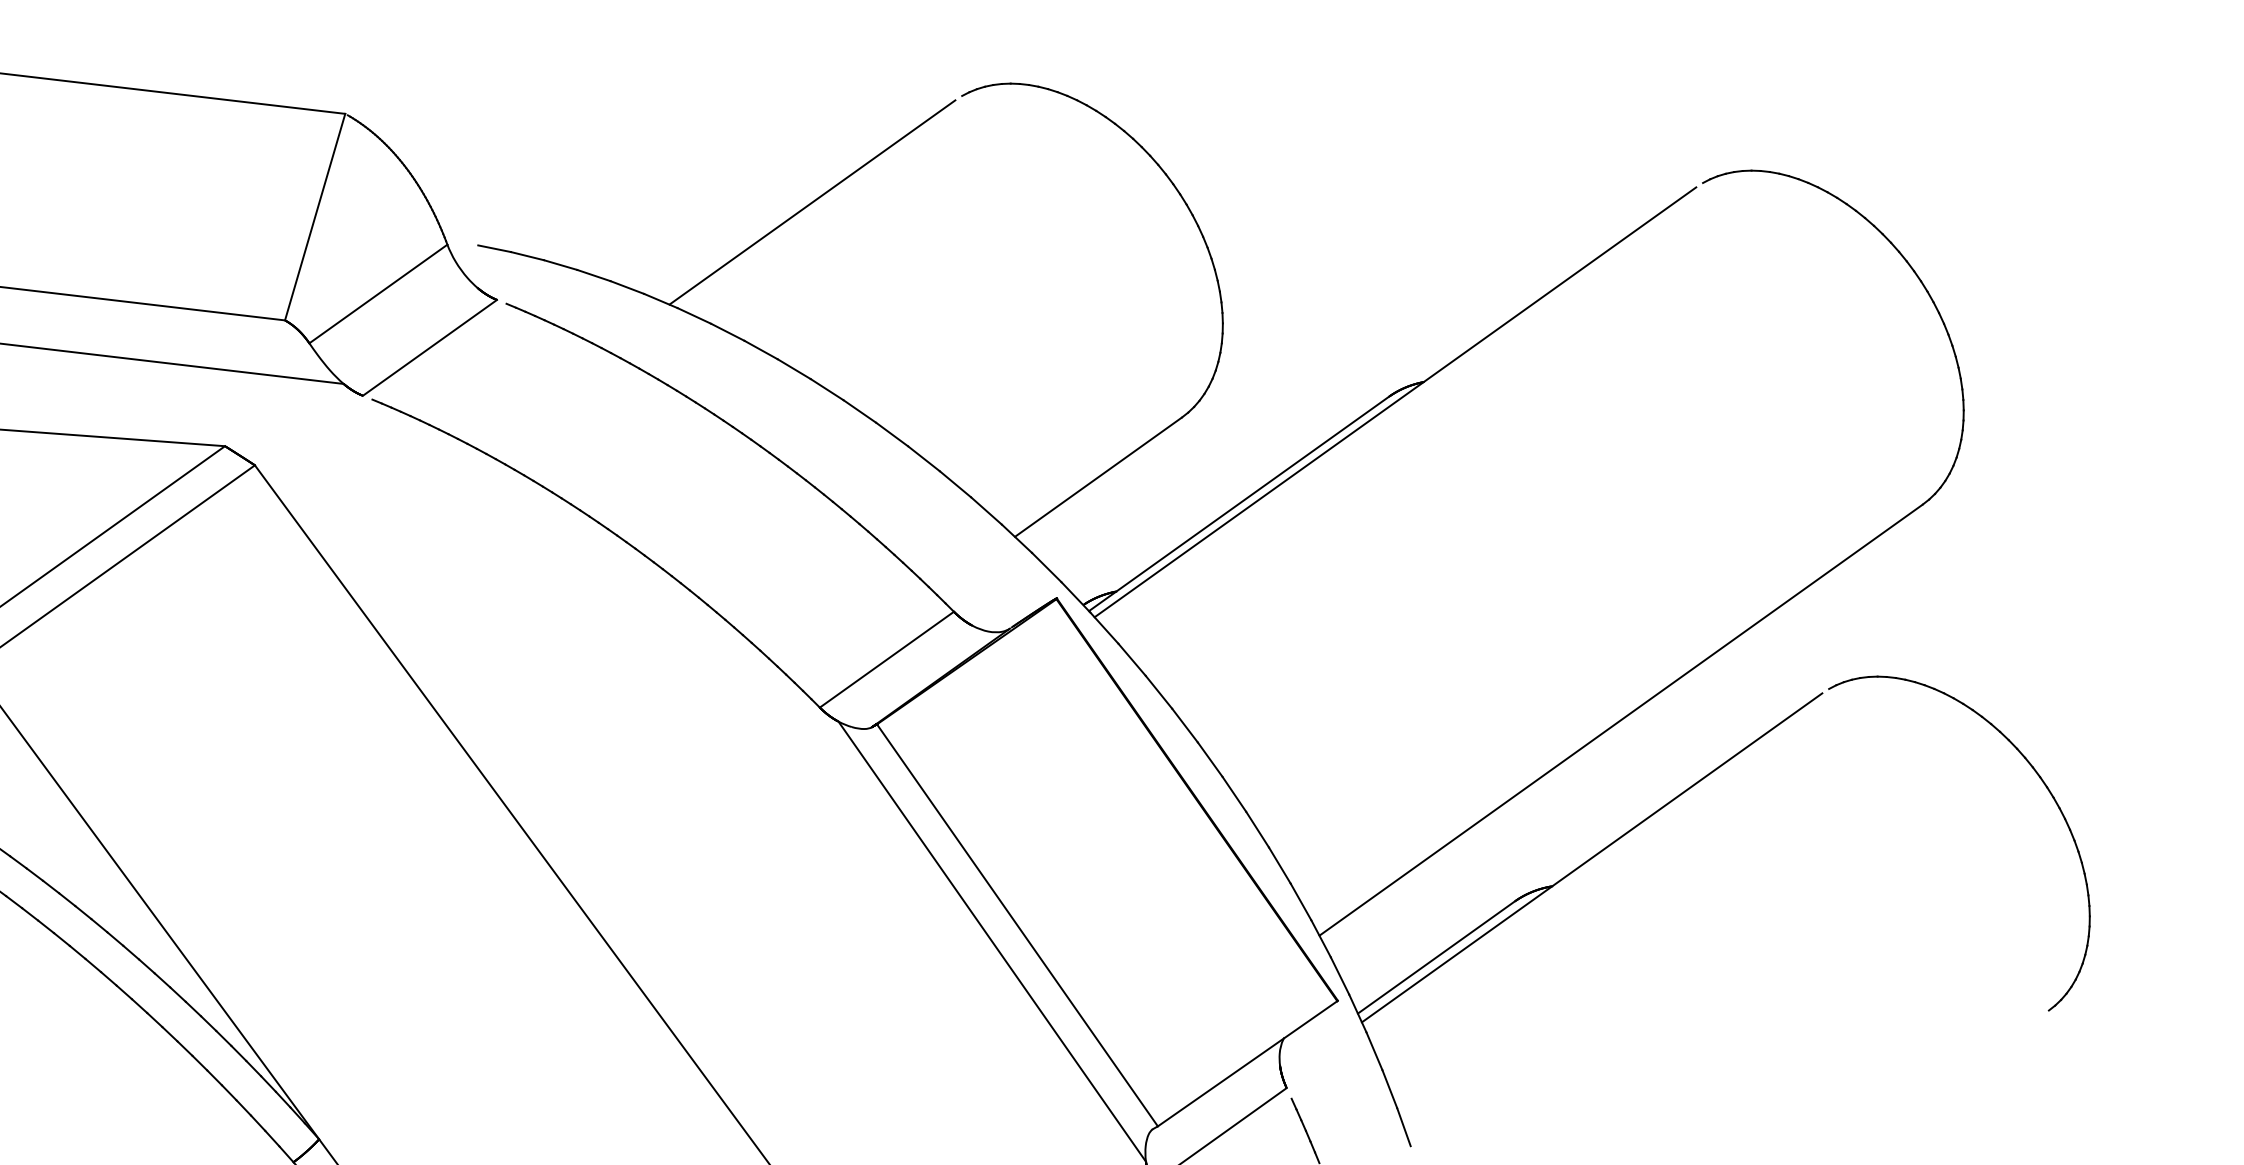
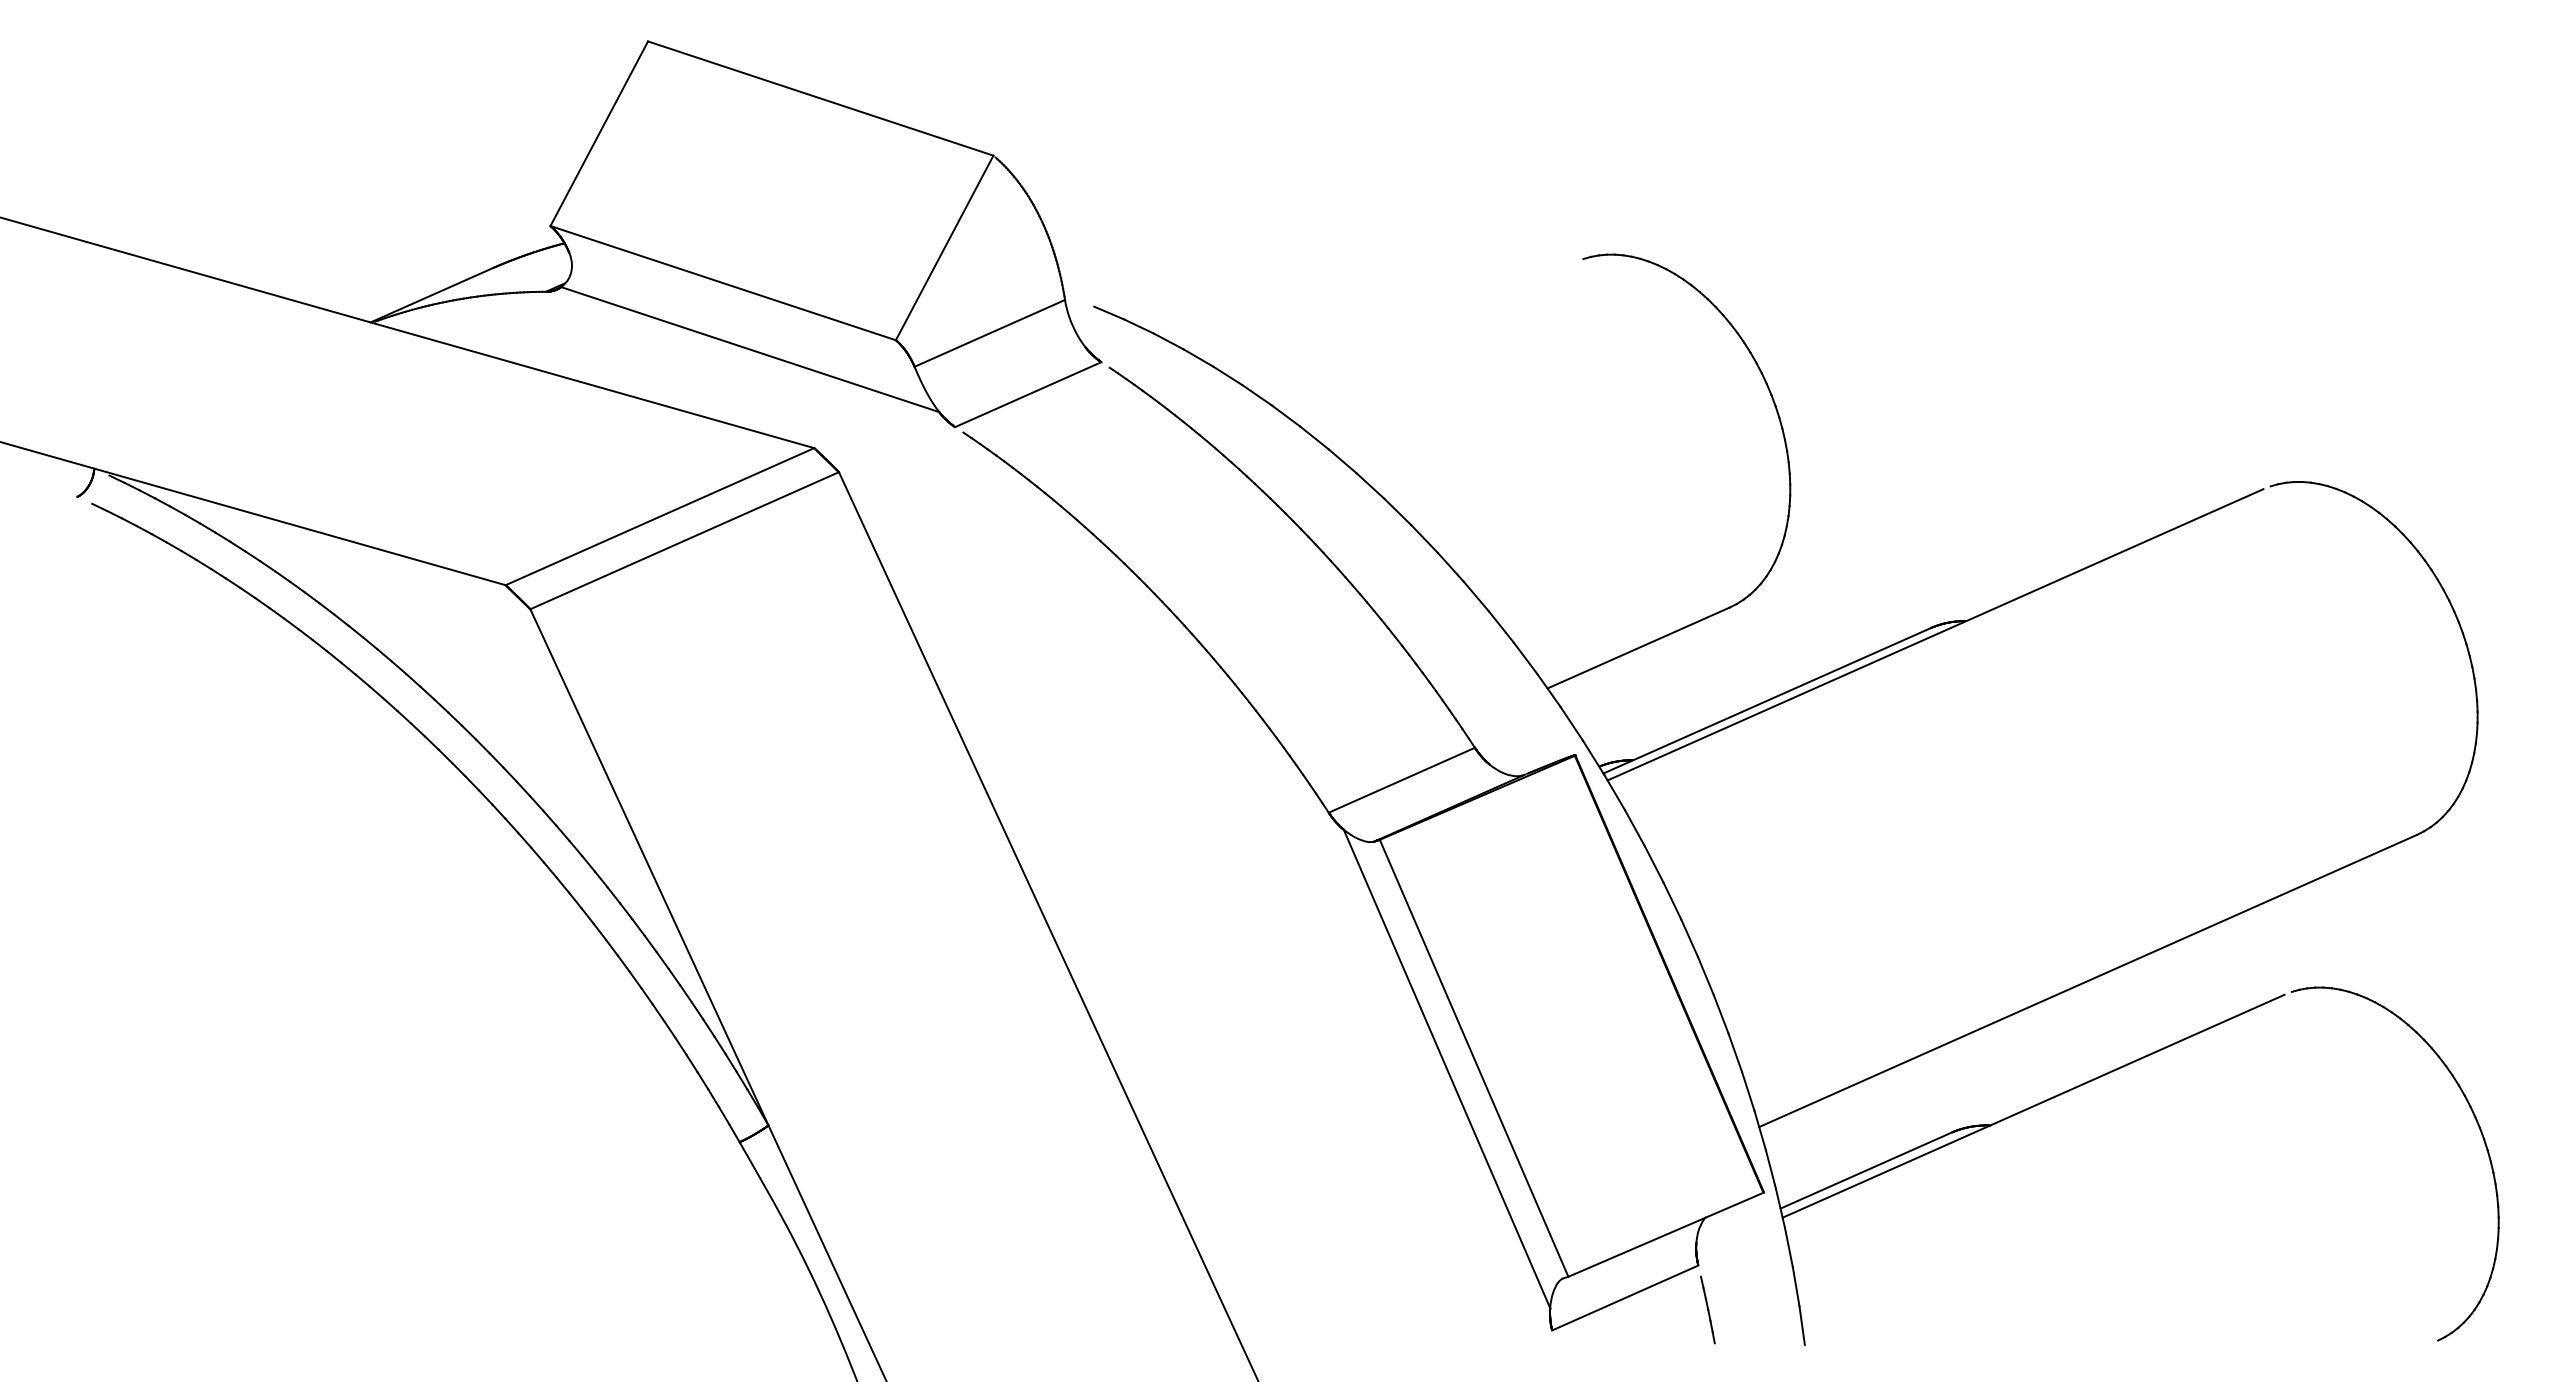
line: (812, 201) -> (1420, 330), removed

